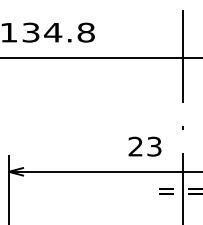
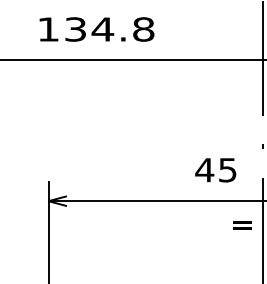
text: (144, 146) -> (215, 169), 23 -> 45

